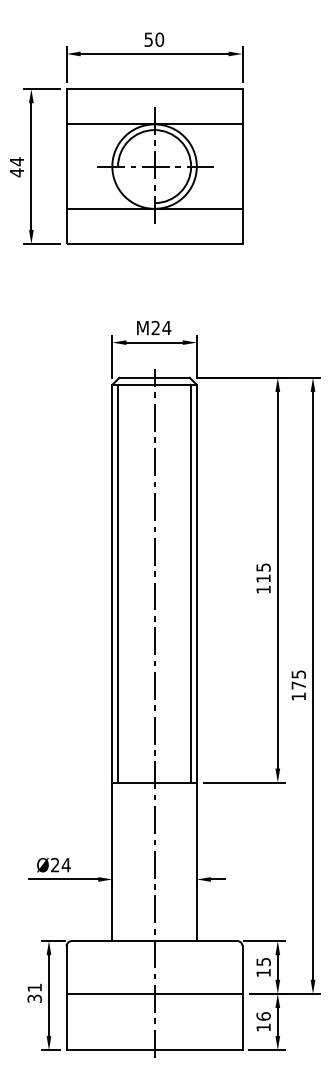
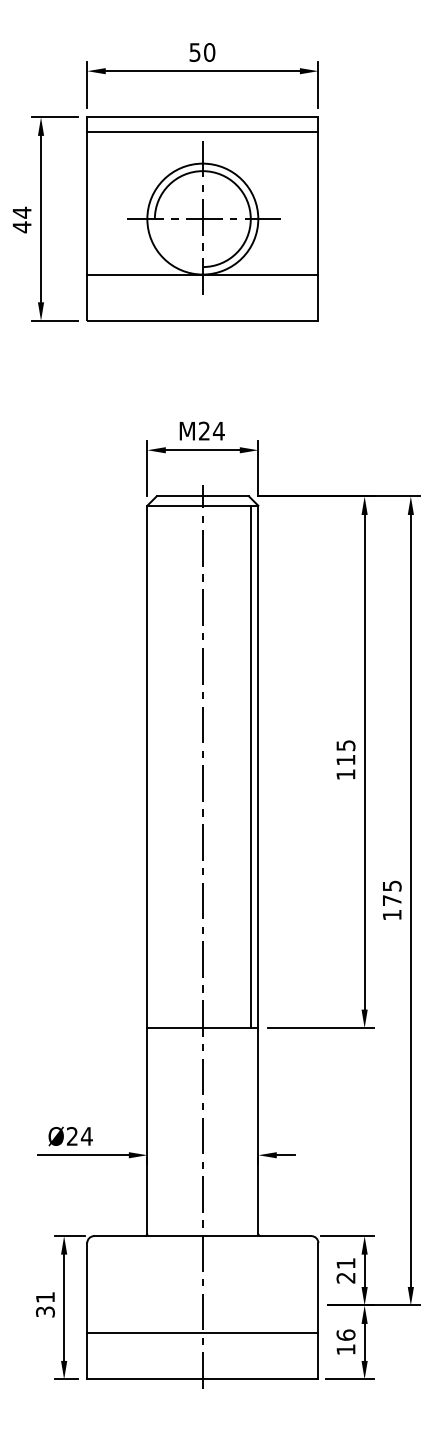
line: (154, 124) -> (202, 131), moved
line: (117, 583) -> (154, 766), removed
text: (263, 967) -> (345, 1270), 15 -> 21
line: (154, 993) -> (202, 1333), moved

